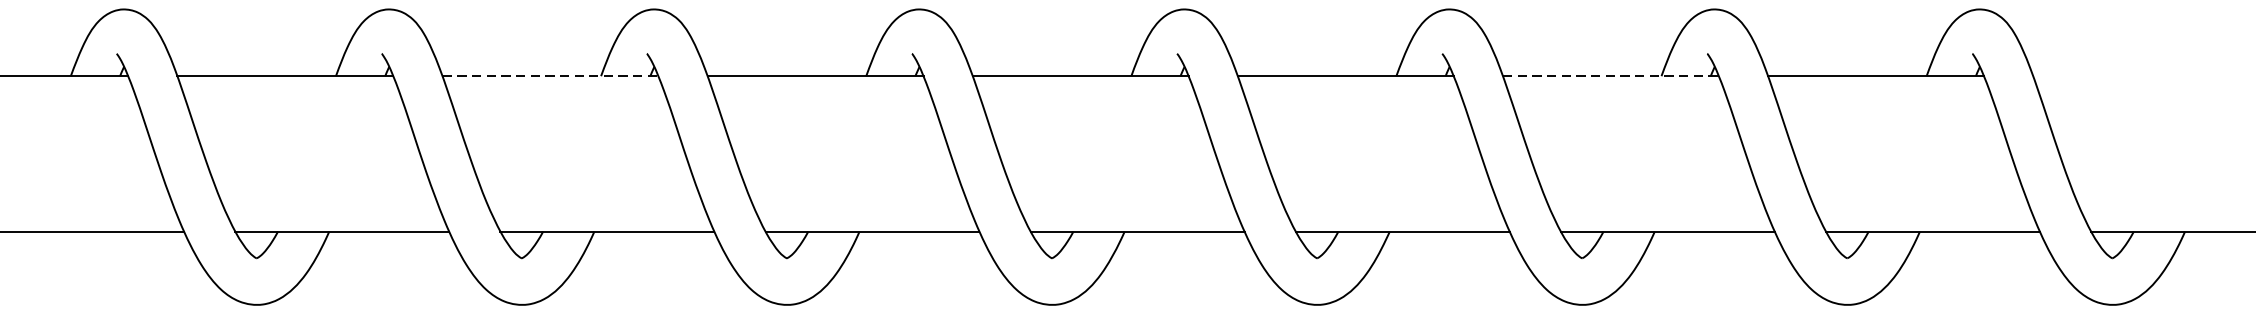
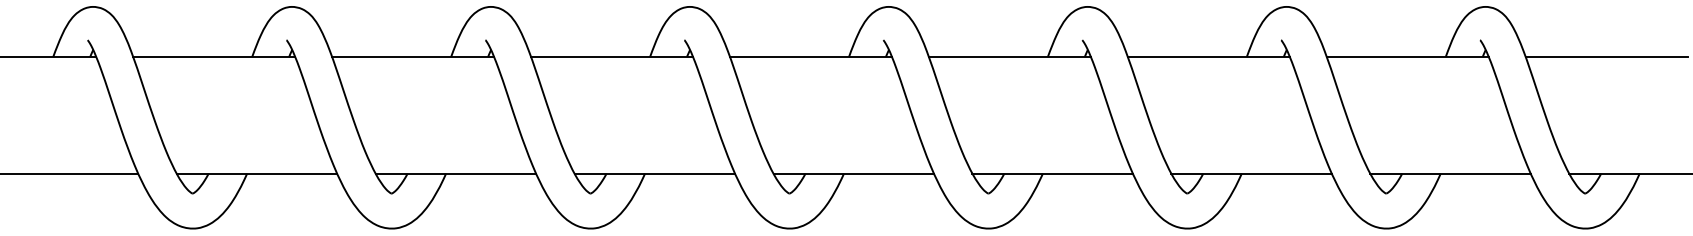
line: (550, 76) -> (413, 57), dashed -> solid
line: (1610, 76) -> (1208, 57), dashed -> solid
line: (2140, 76) -> (1606, 57), added

